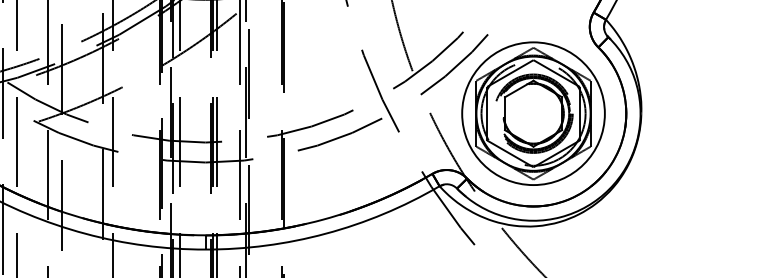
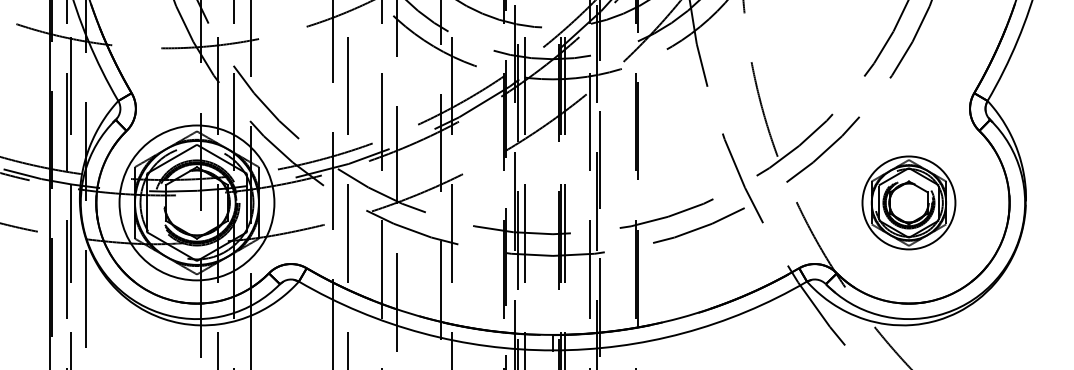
part: (533, 113) -> (908, 202), size x0.6

